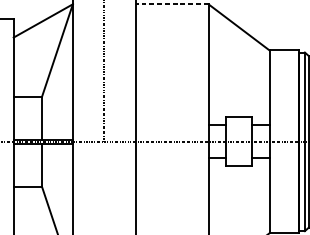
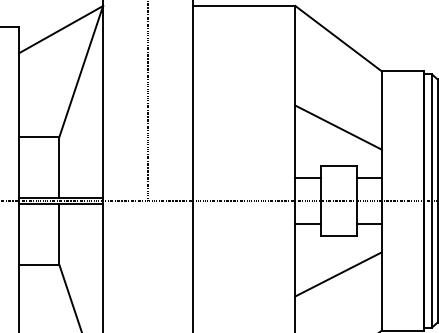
line: (171, 4) -> (243, 6), dashed -> solid
line: (238, 89) -> (338, 127), added
line: (238, 193) -> (338, 274), added

